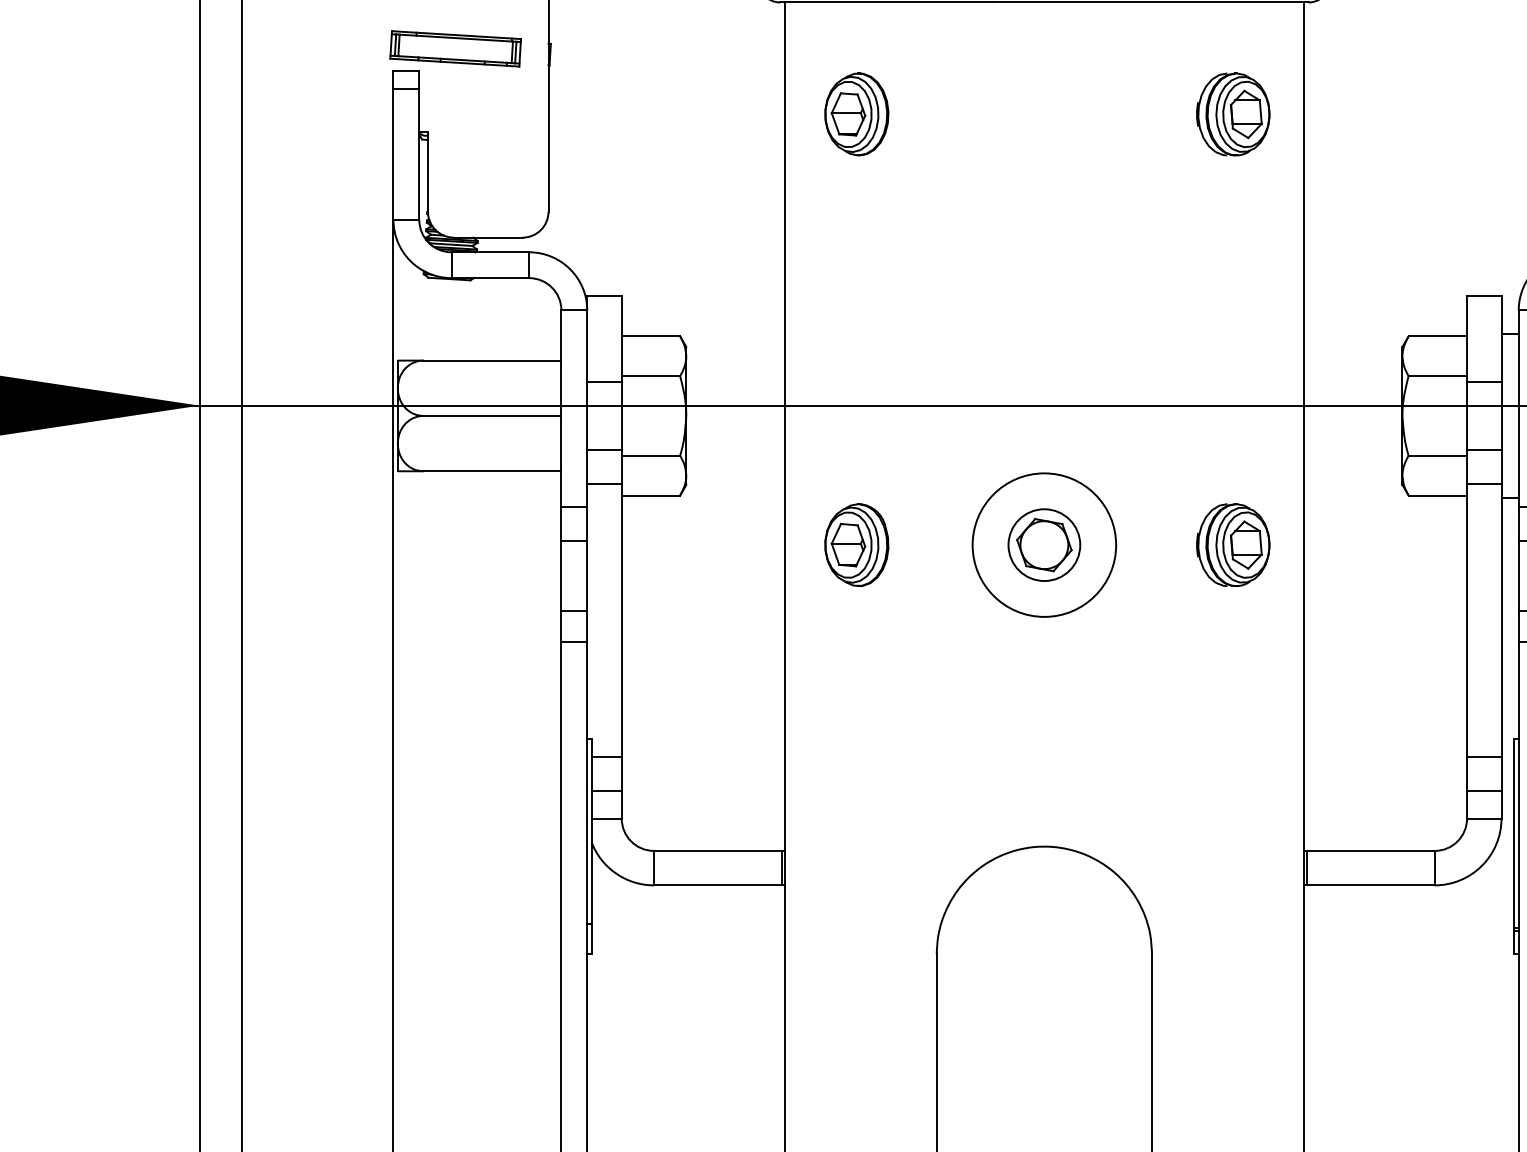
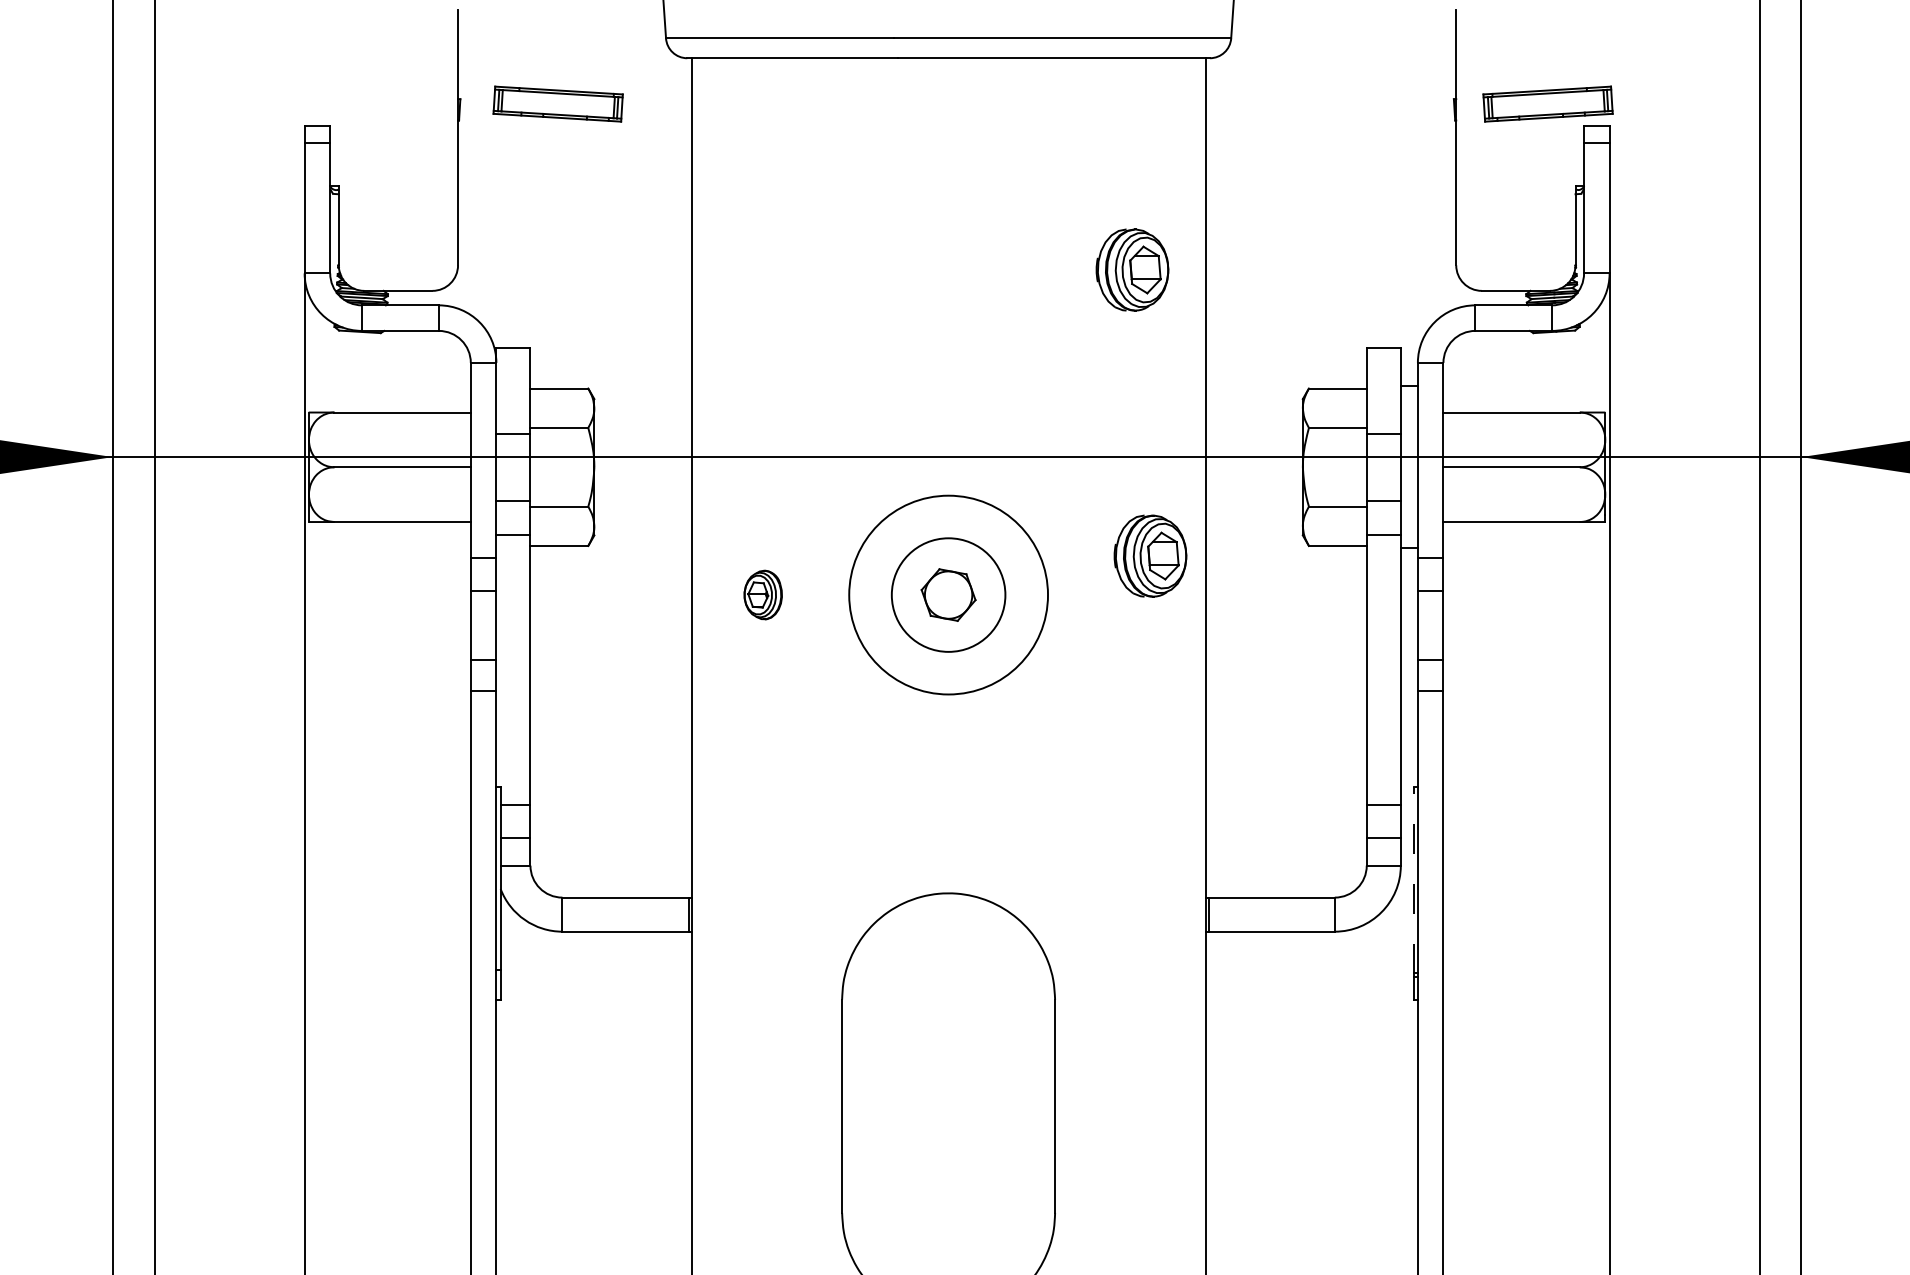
part: (454, 48) -> (557, 103), moved
part: (857, 113) -> (763, 168), removed
part: (1233, 113) -> (1132, 269), moved
part: (857, 544) -> (763, 594), size x0.6
circle: (1044, 544) -> (948, 594), size x1.6
part: (1233, 544) -> (1150, 555), moved
circle: (1044, 545) -> (948, 595), size x1.4
line: (1514, 832) -> (1413, 879), solid -> dashed

